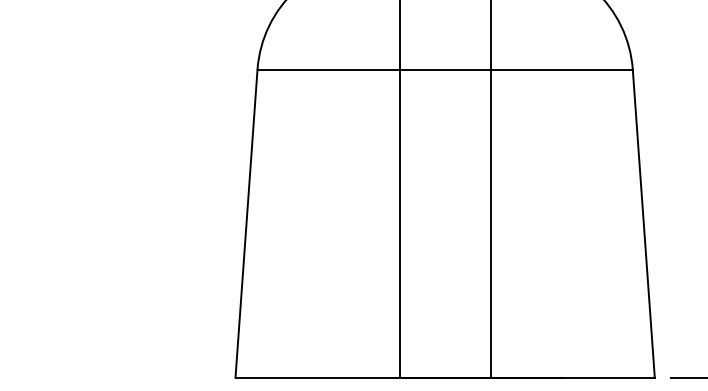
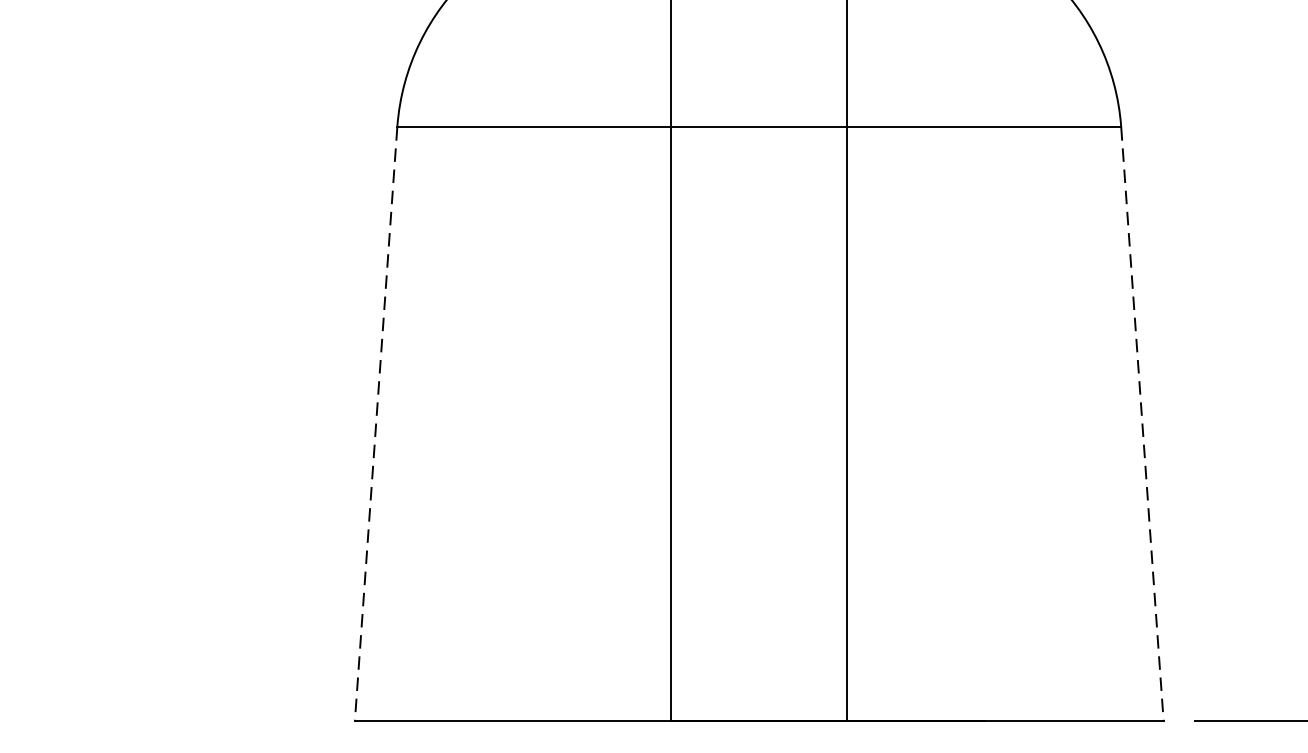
line: (246, 224) -> (376, 425), solid -> dashed
line: (643, 224) -> (1141, 425), solid -> dashed

